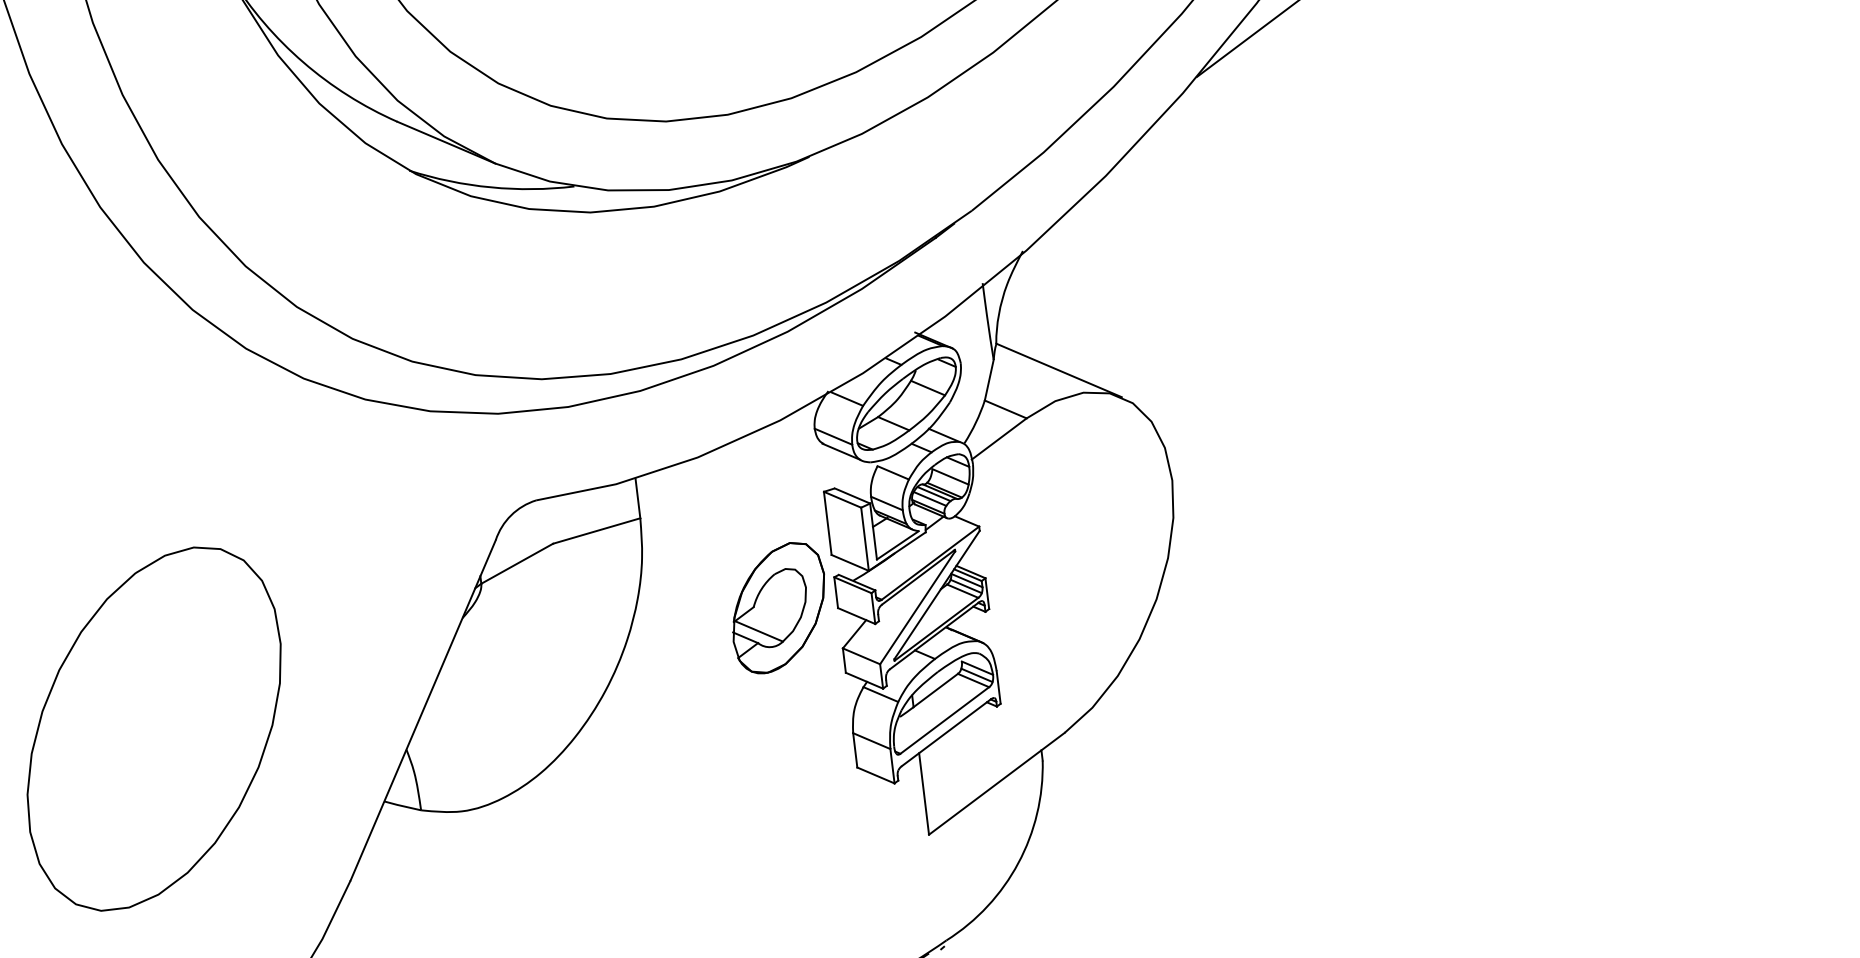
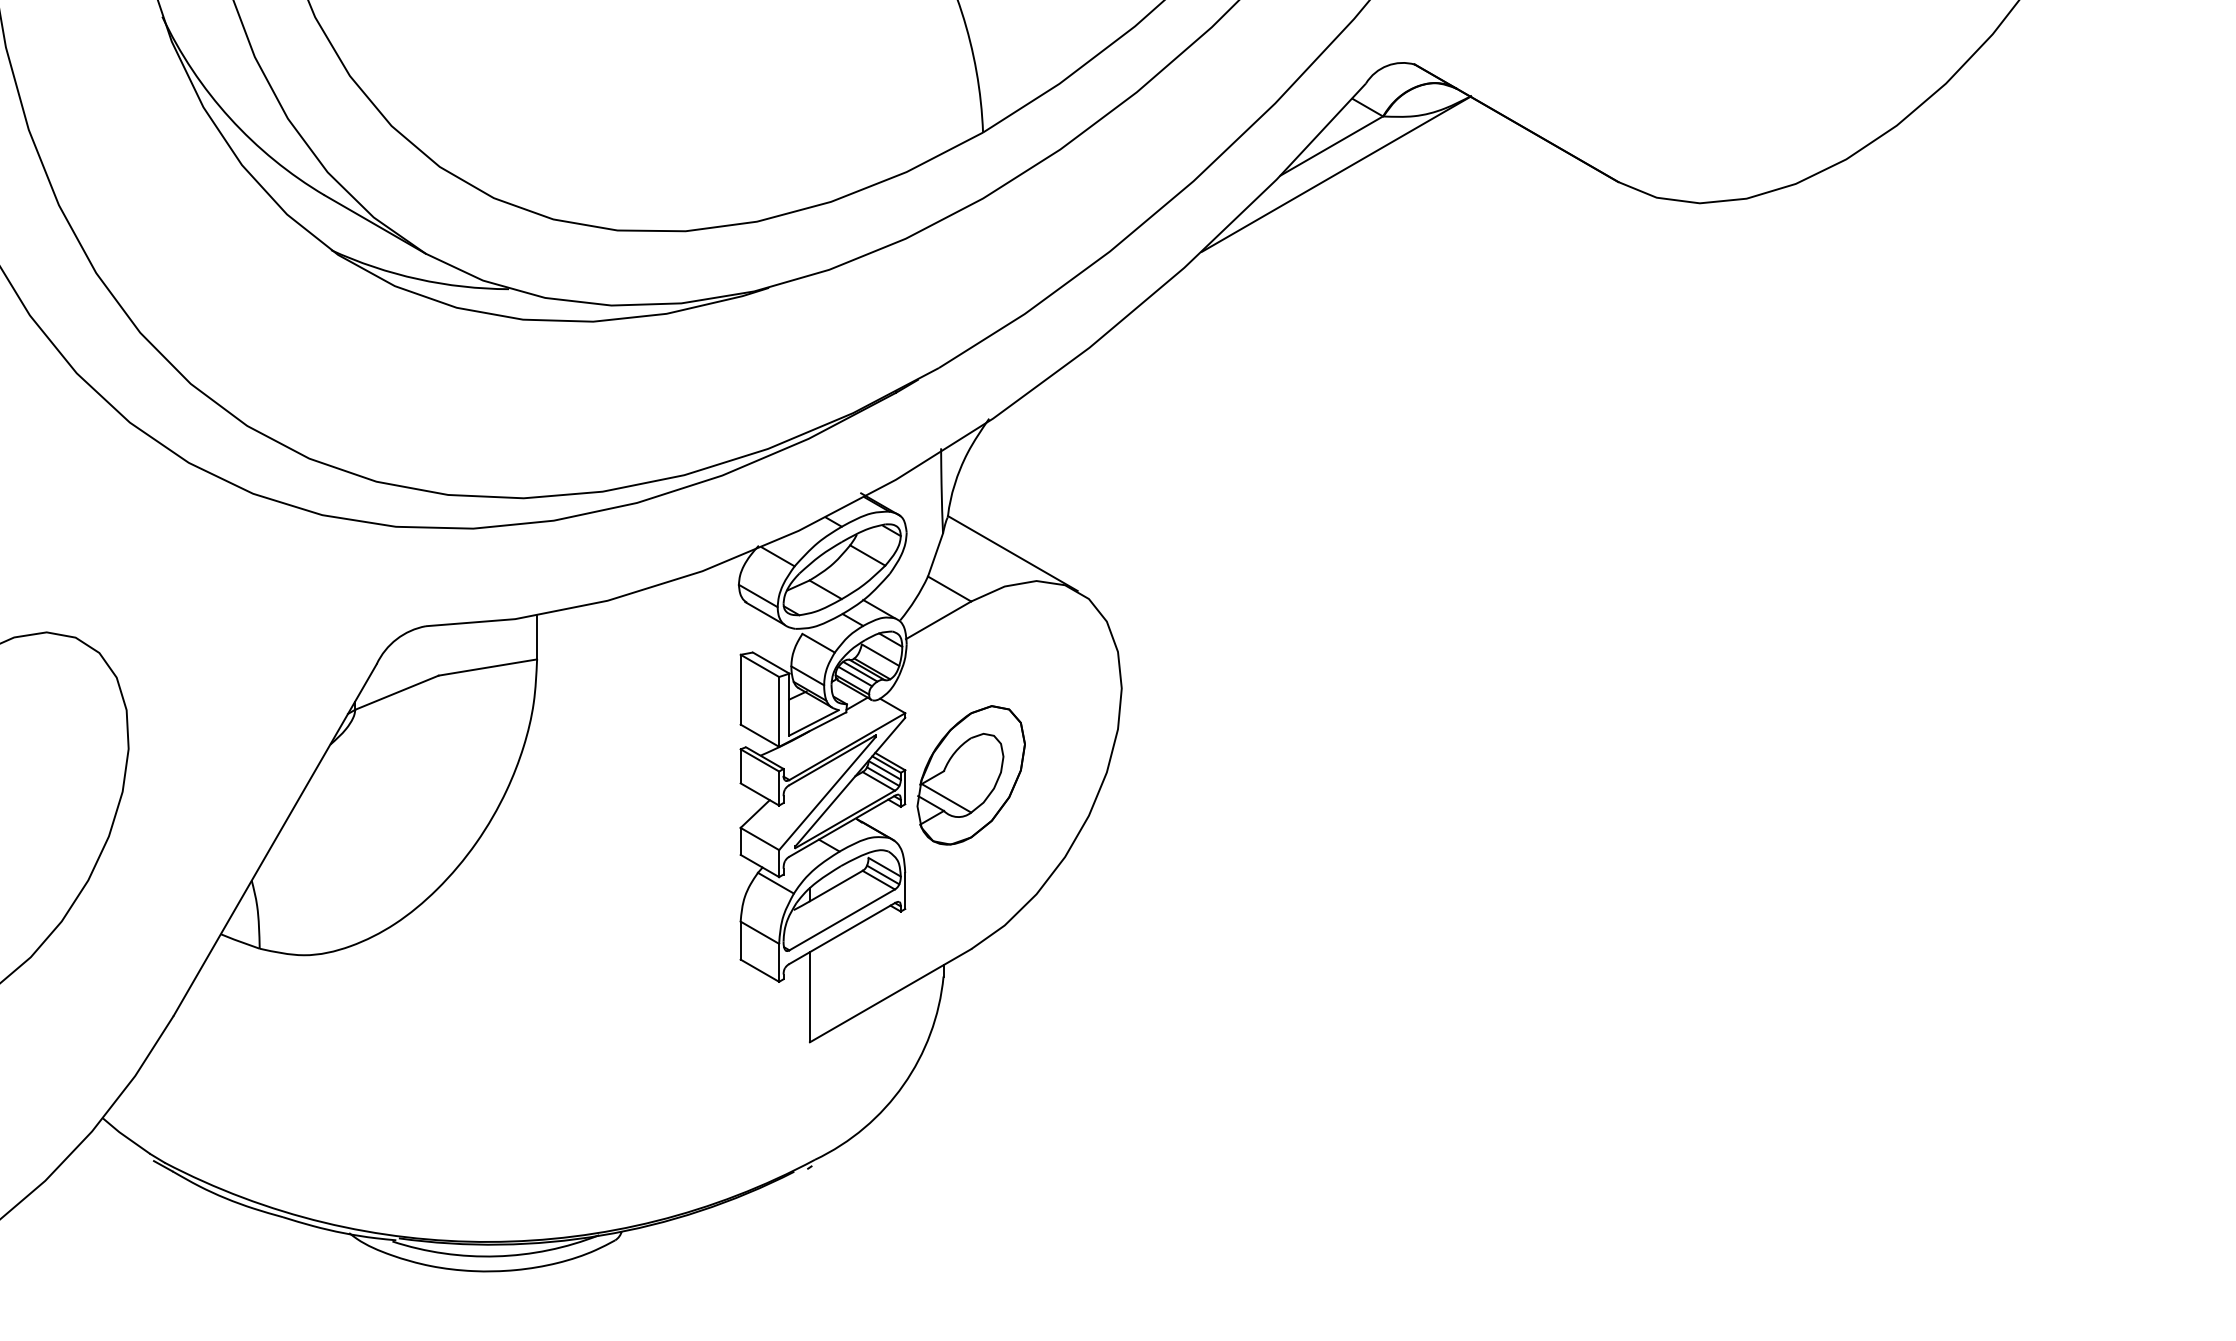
part: (778, 608) -> (970, 775), moved

